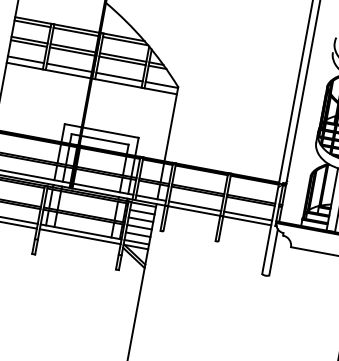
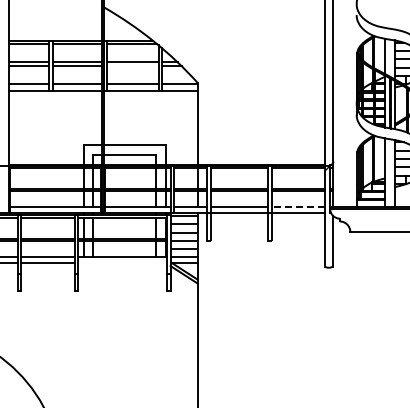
line: (122, 61) -> (132, 66), removed
line: (248, 216) -> (298, 207), solid -> dashed
line: (80, 236) -> (122, 262), removed

